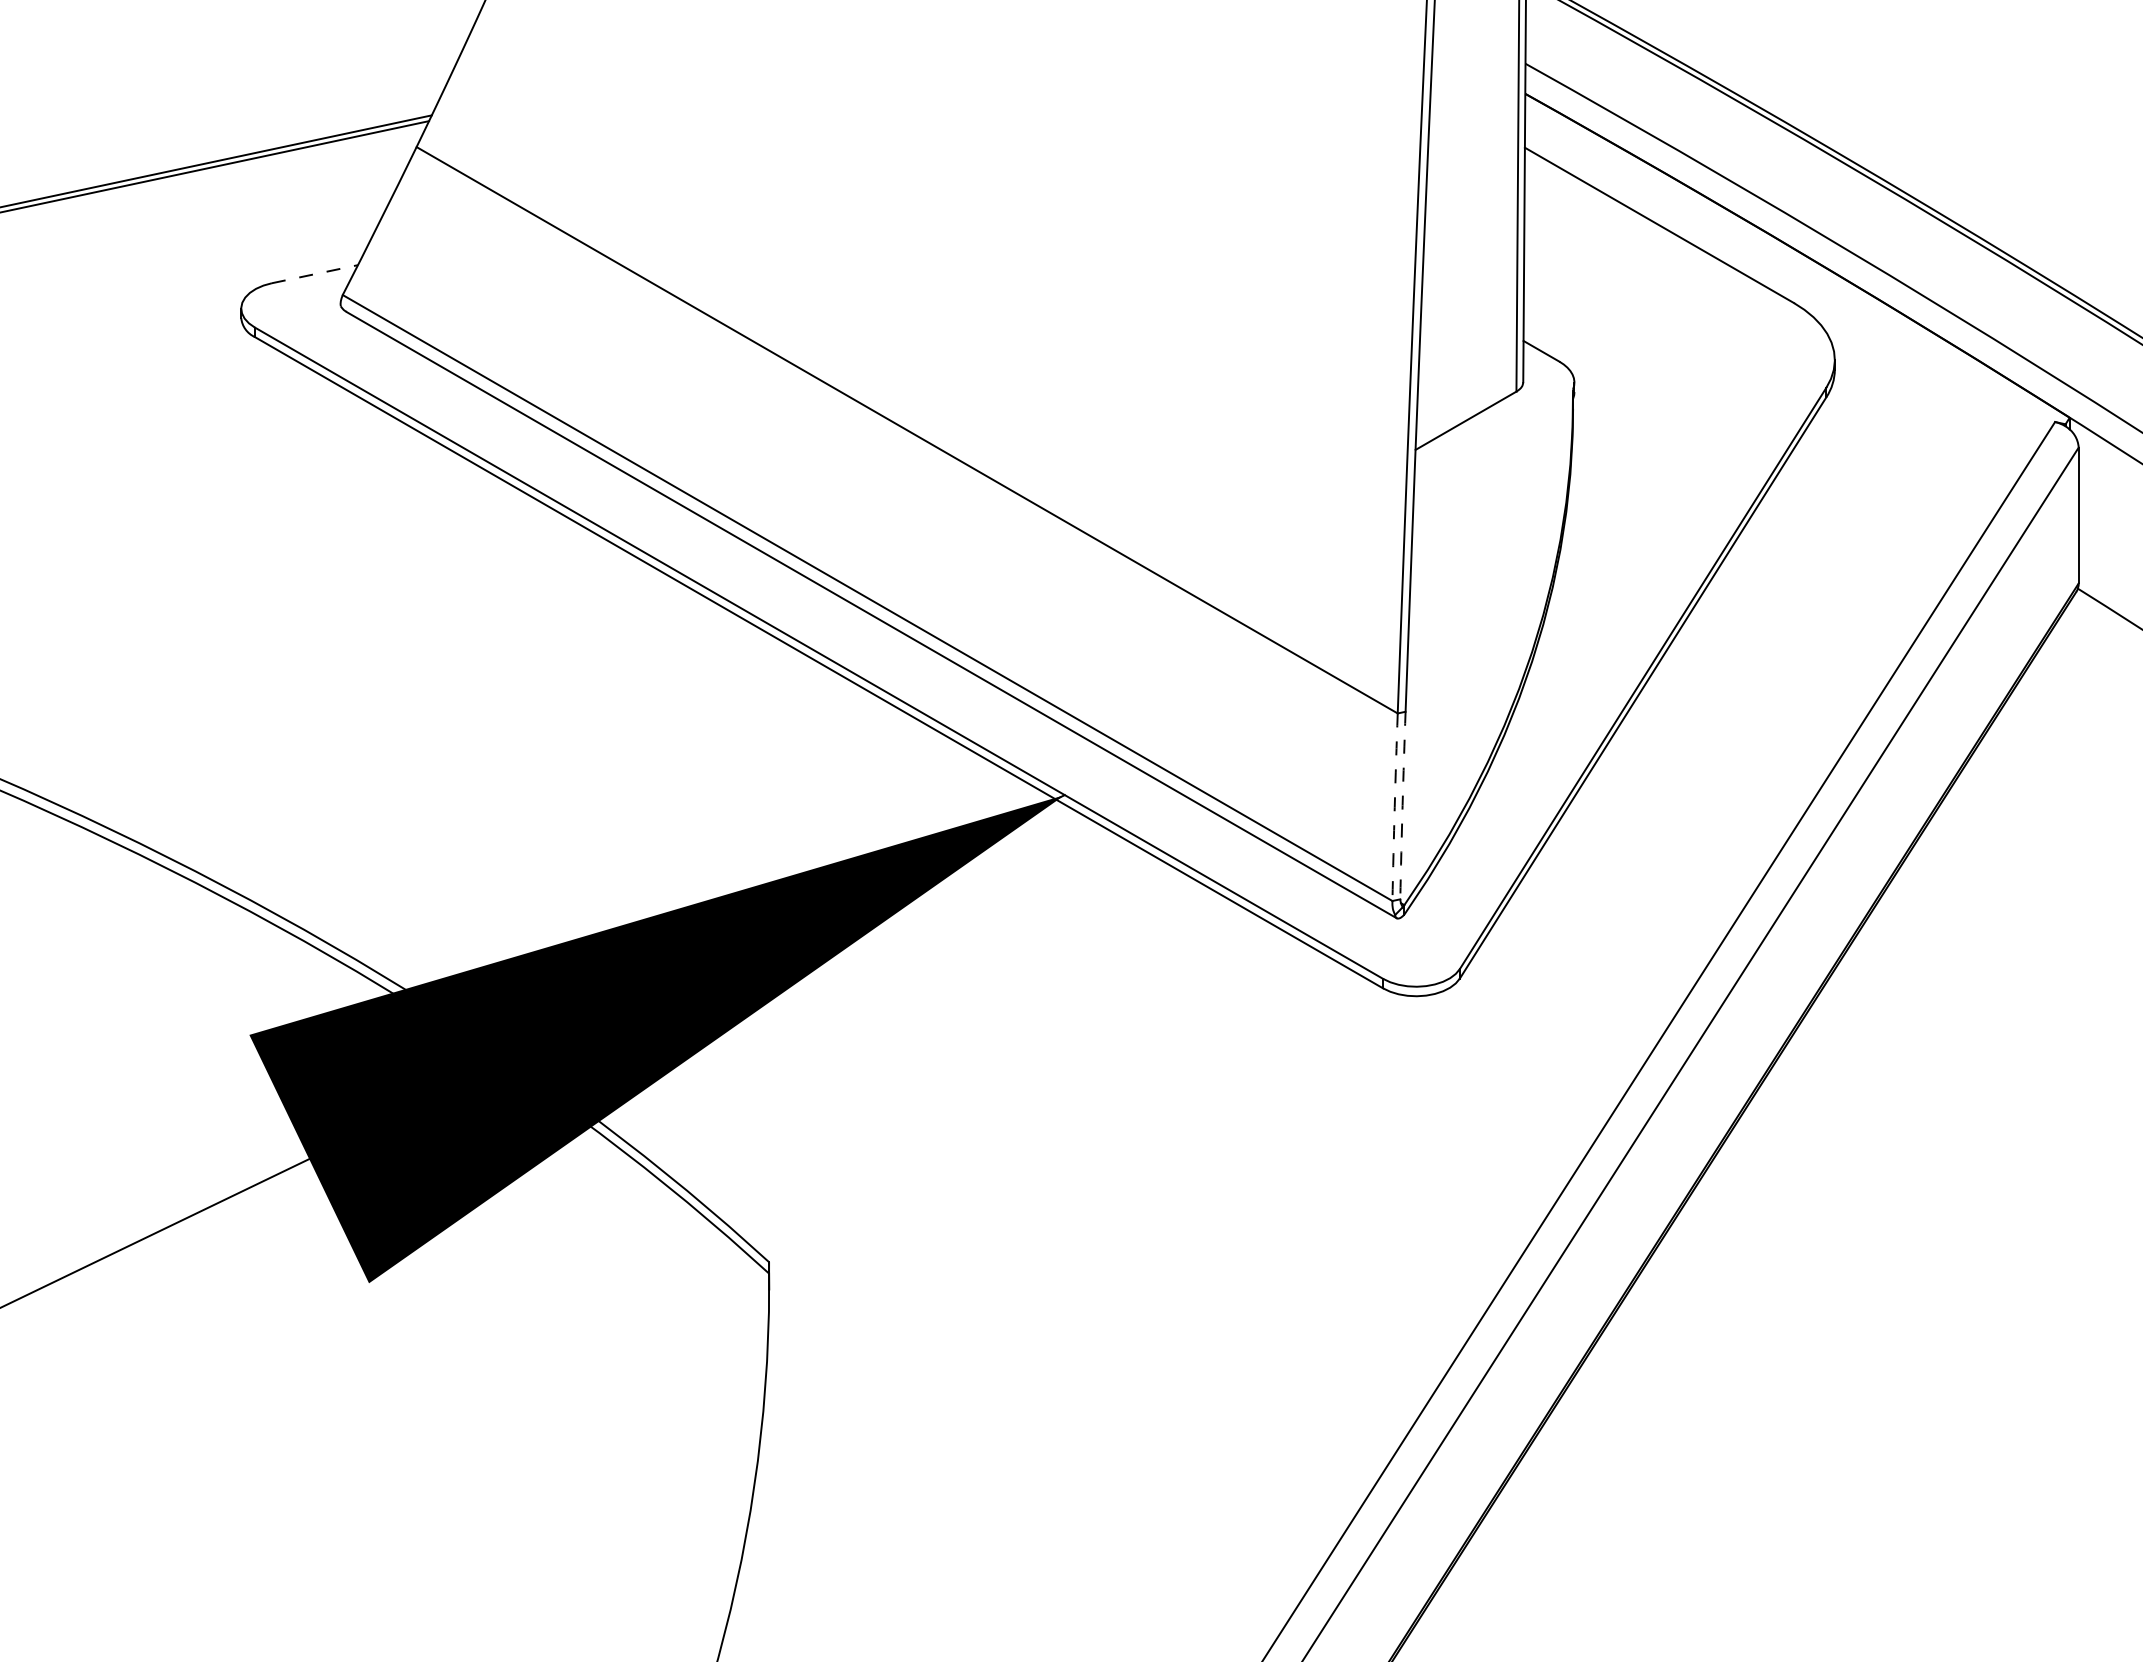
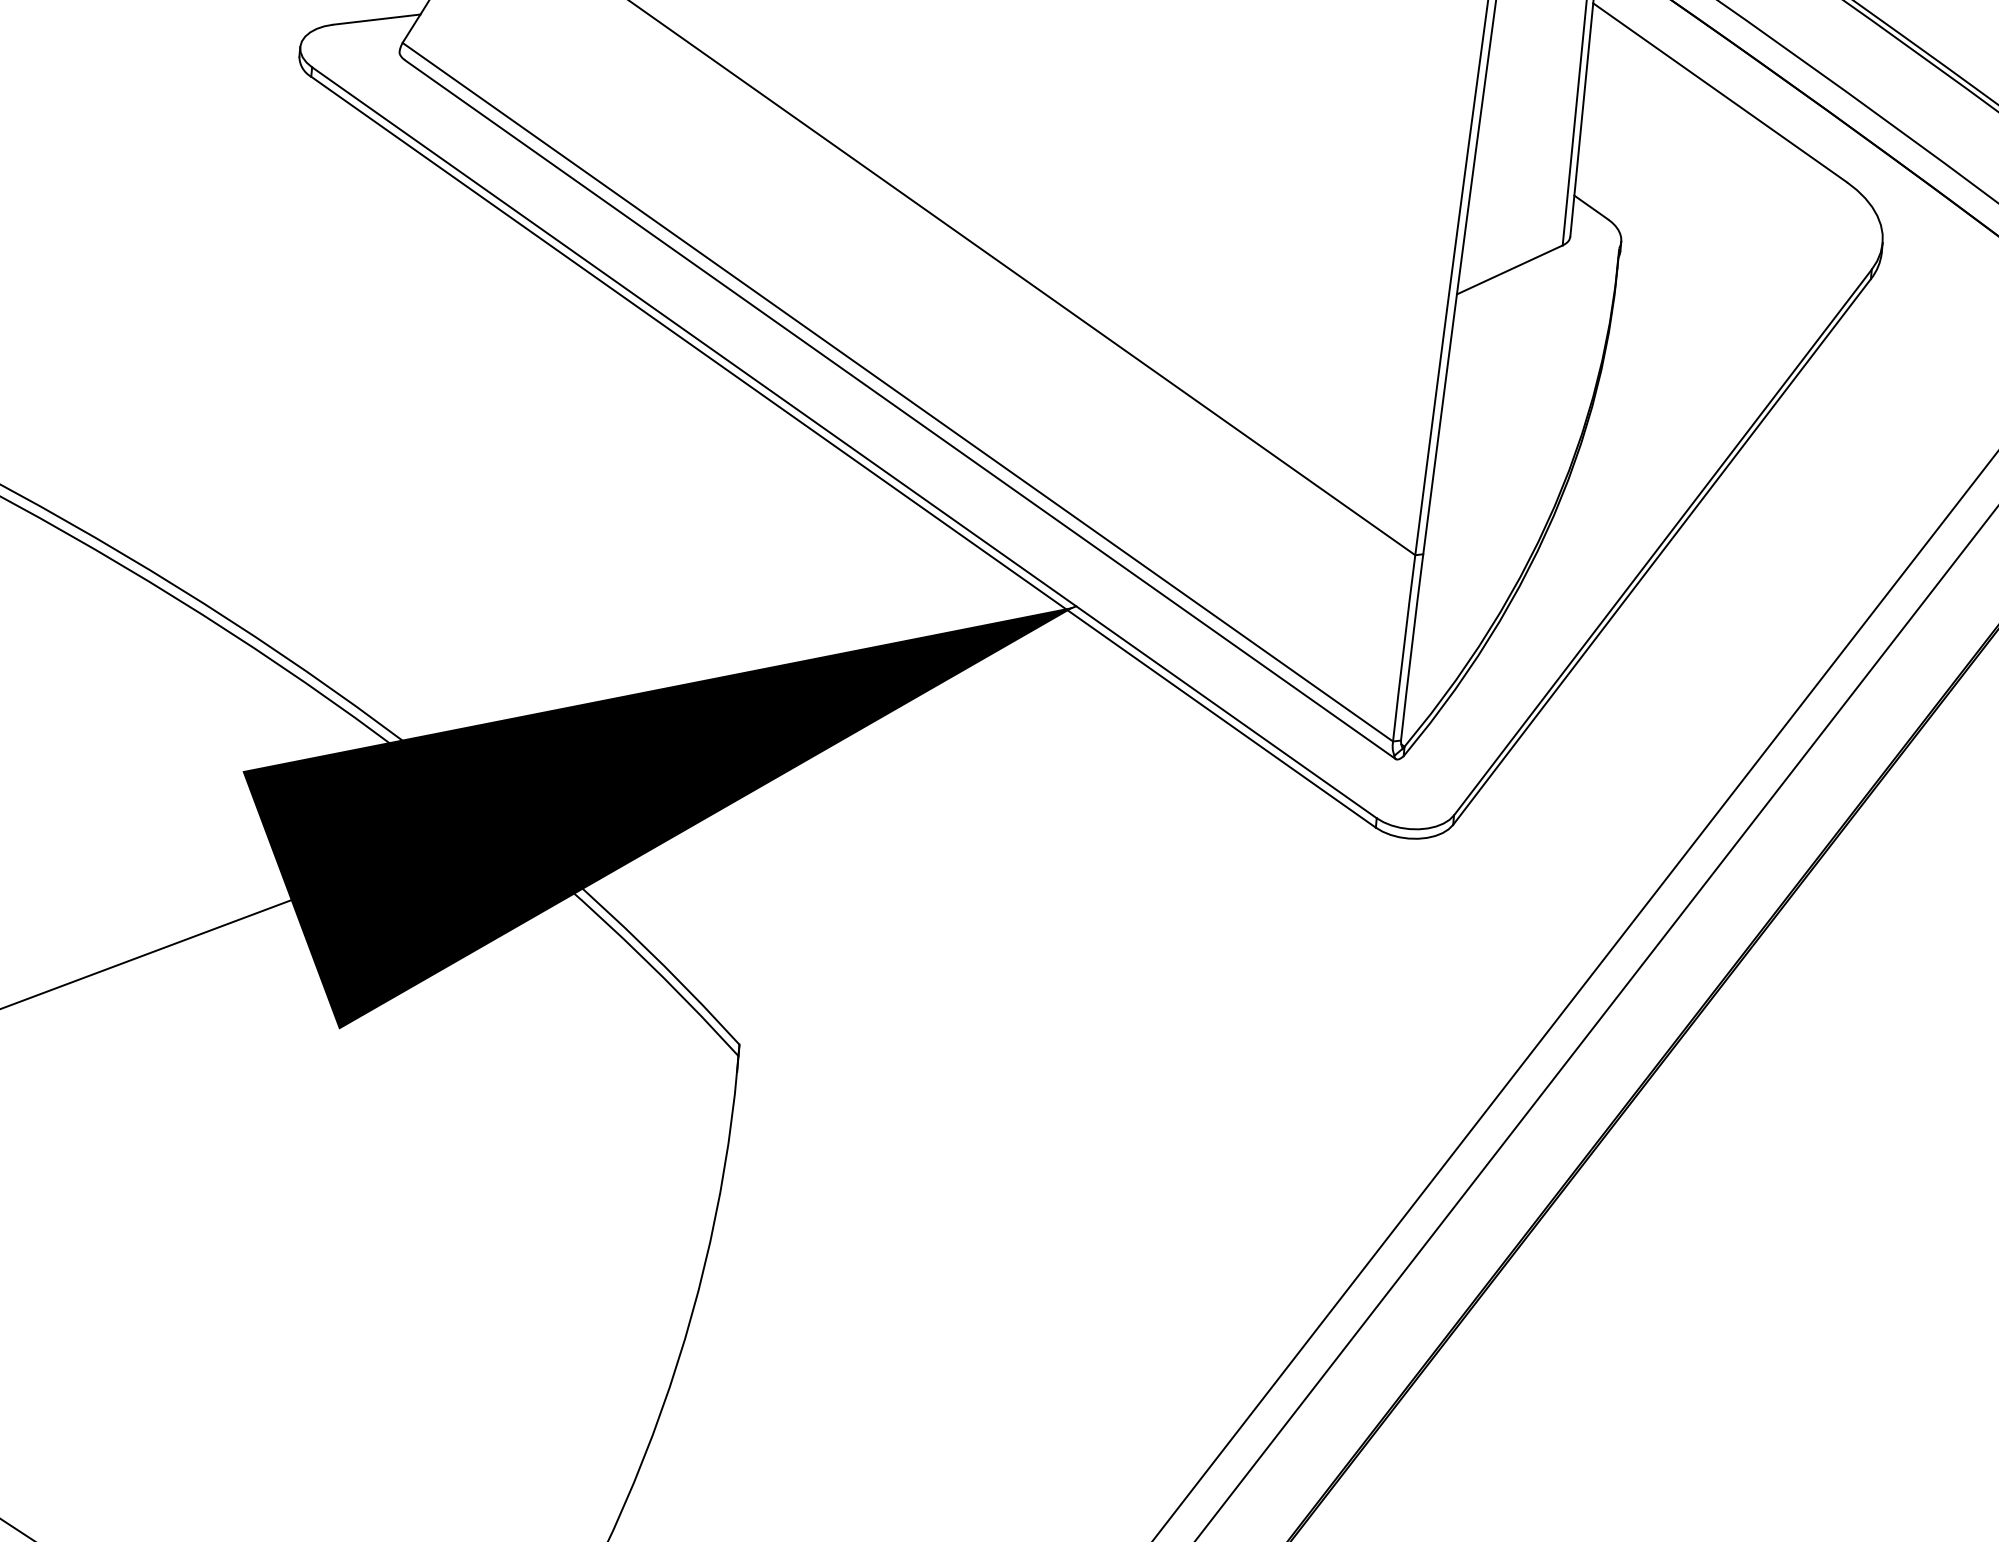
line: (314, 274) -> (376, 19), dashed -> solid
arc: (1402, 805) -> (1411, 647), dashed -> solid
arc: (1394, 807) -> (1403, 648), dashed -> solid

